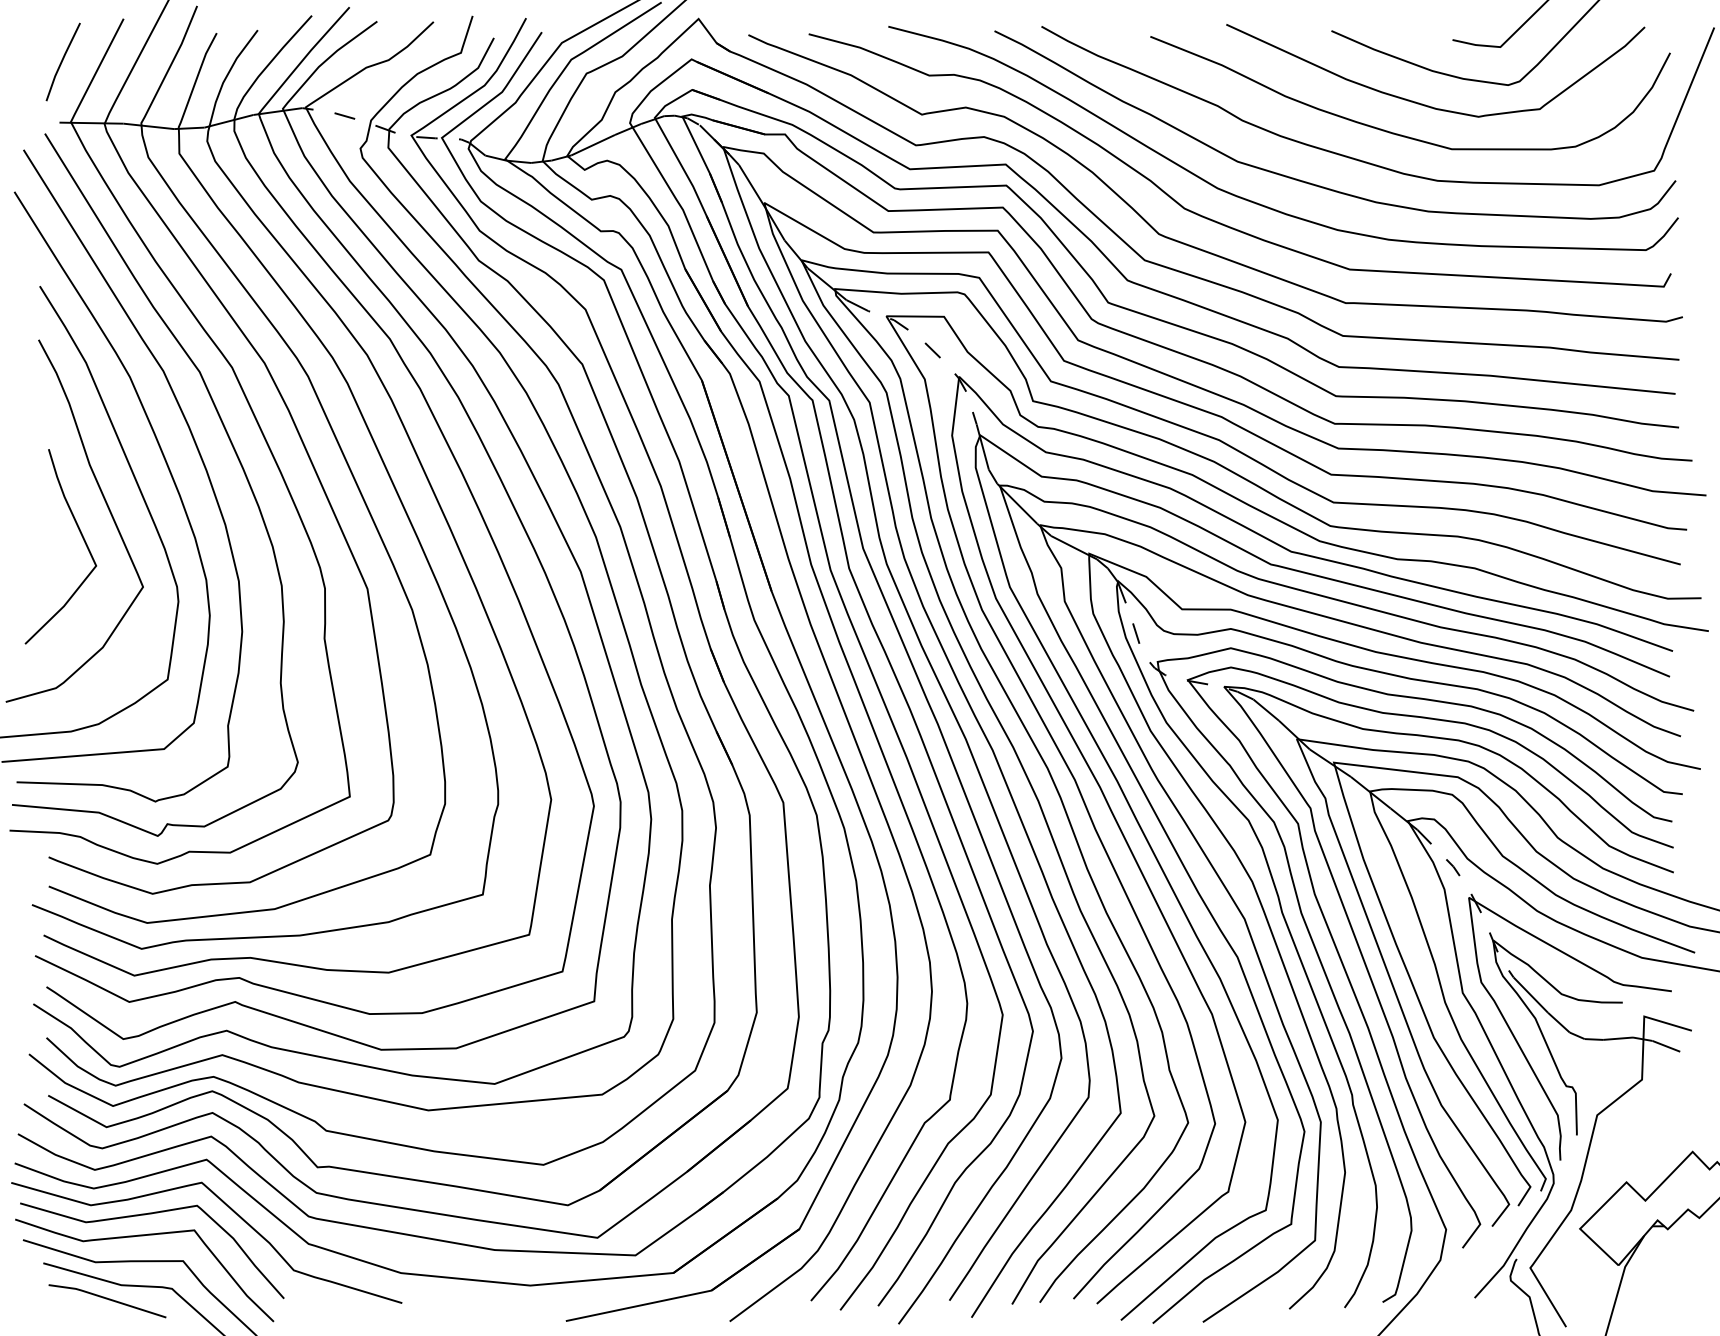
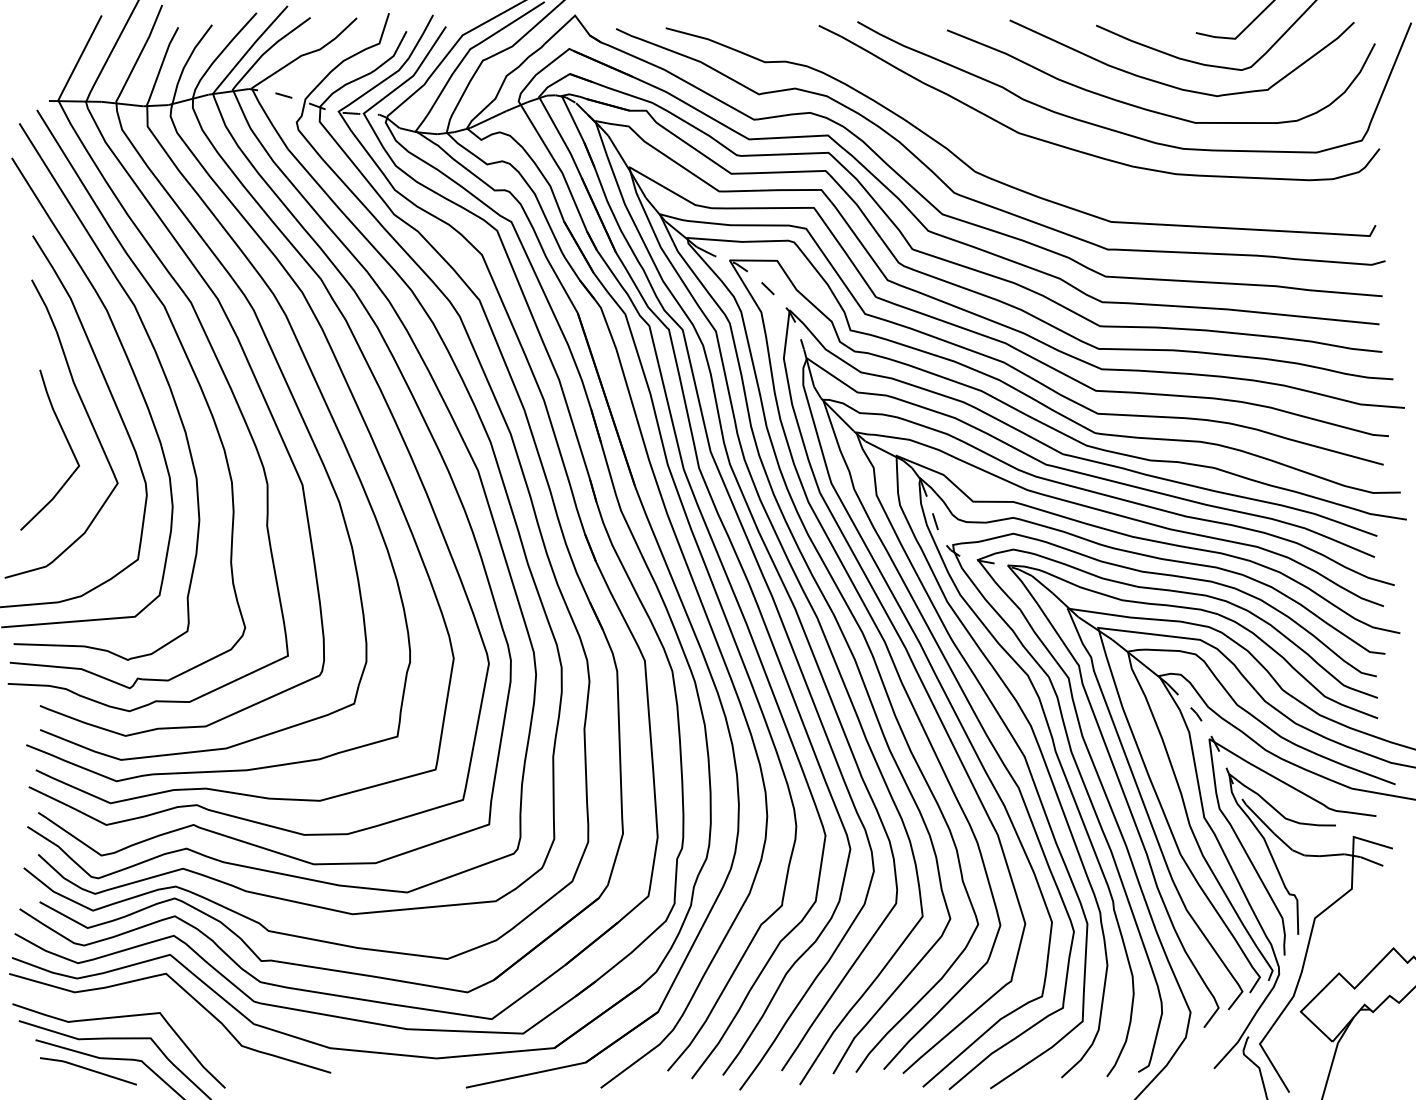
line: (62, 61) -> (51, 50), removed
curve: (1257, 202) -> (1035, 166), removed
curve: (150, 1215) -> (123, 1000), removed

